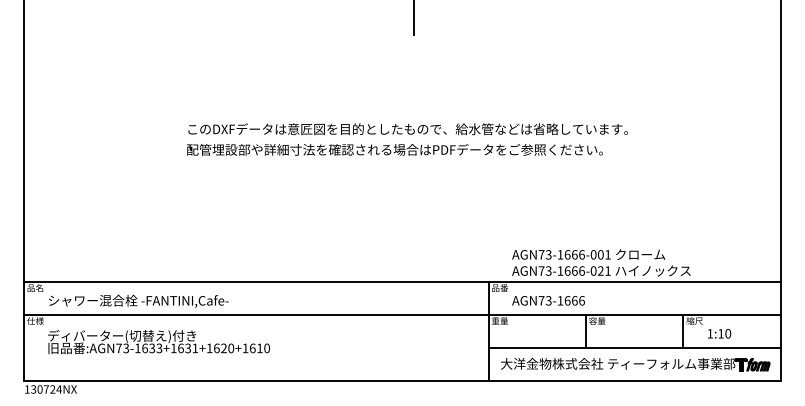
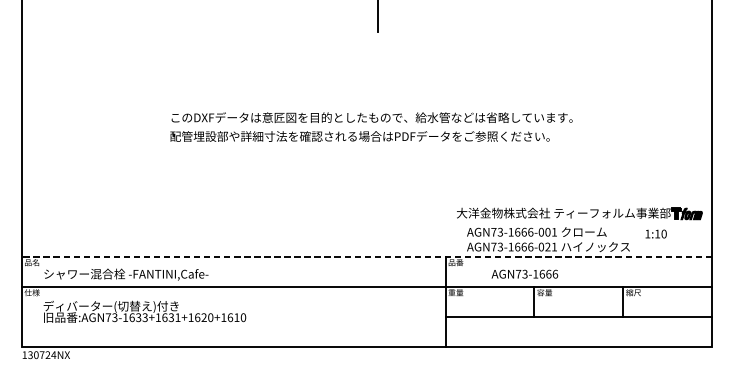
line: (402, 281) -> (367, 256), solid -> dashed
text: (548, 300) -> (524, 273), moved
text: (719, 333) -> (656, 233), moved
part: (635, 364) -> (579, 213), moved

